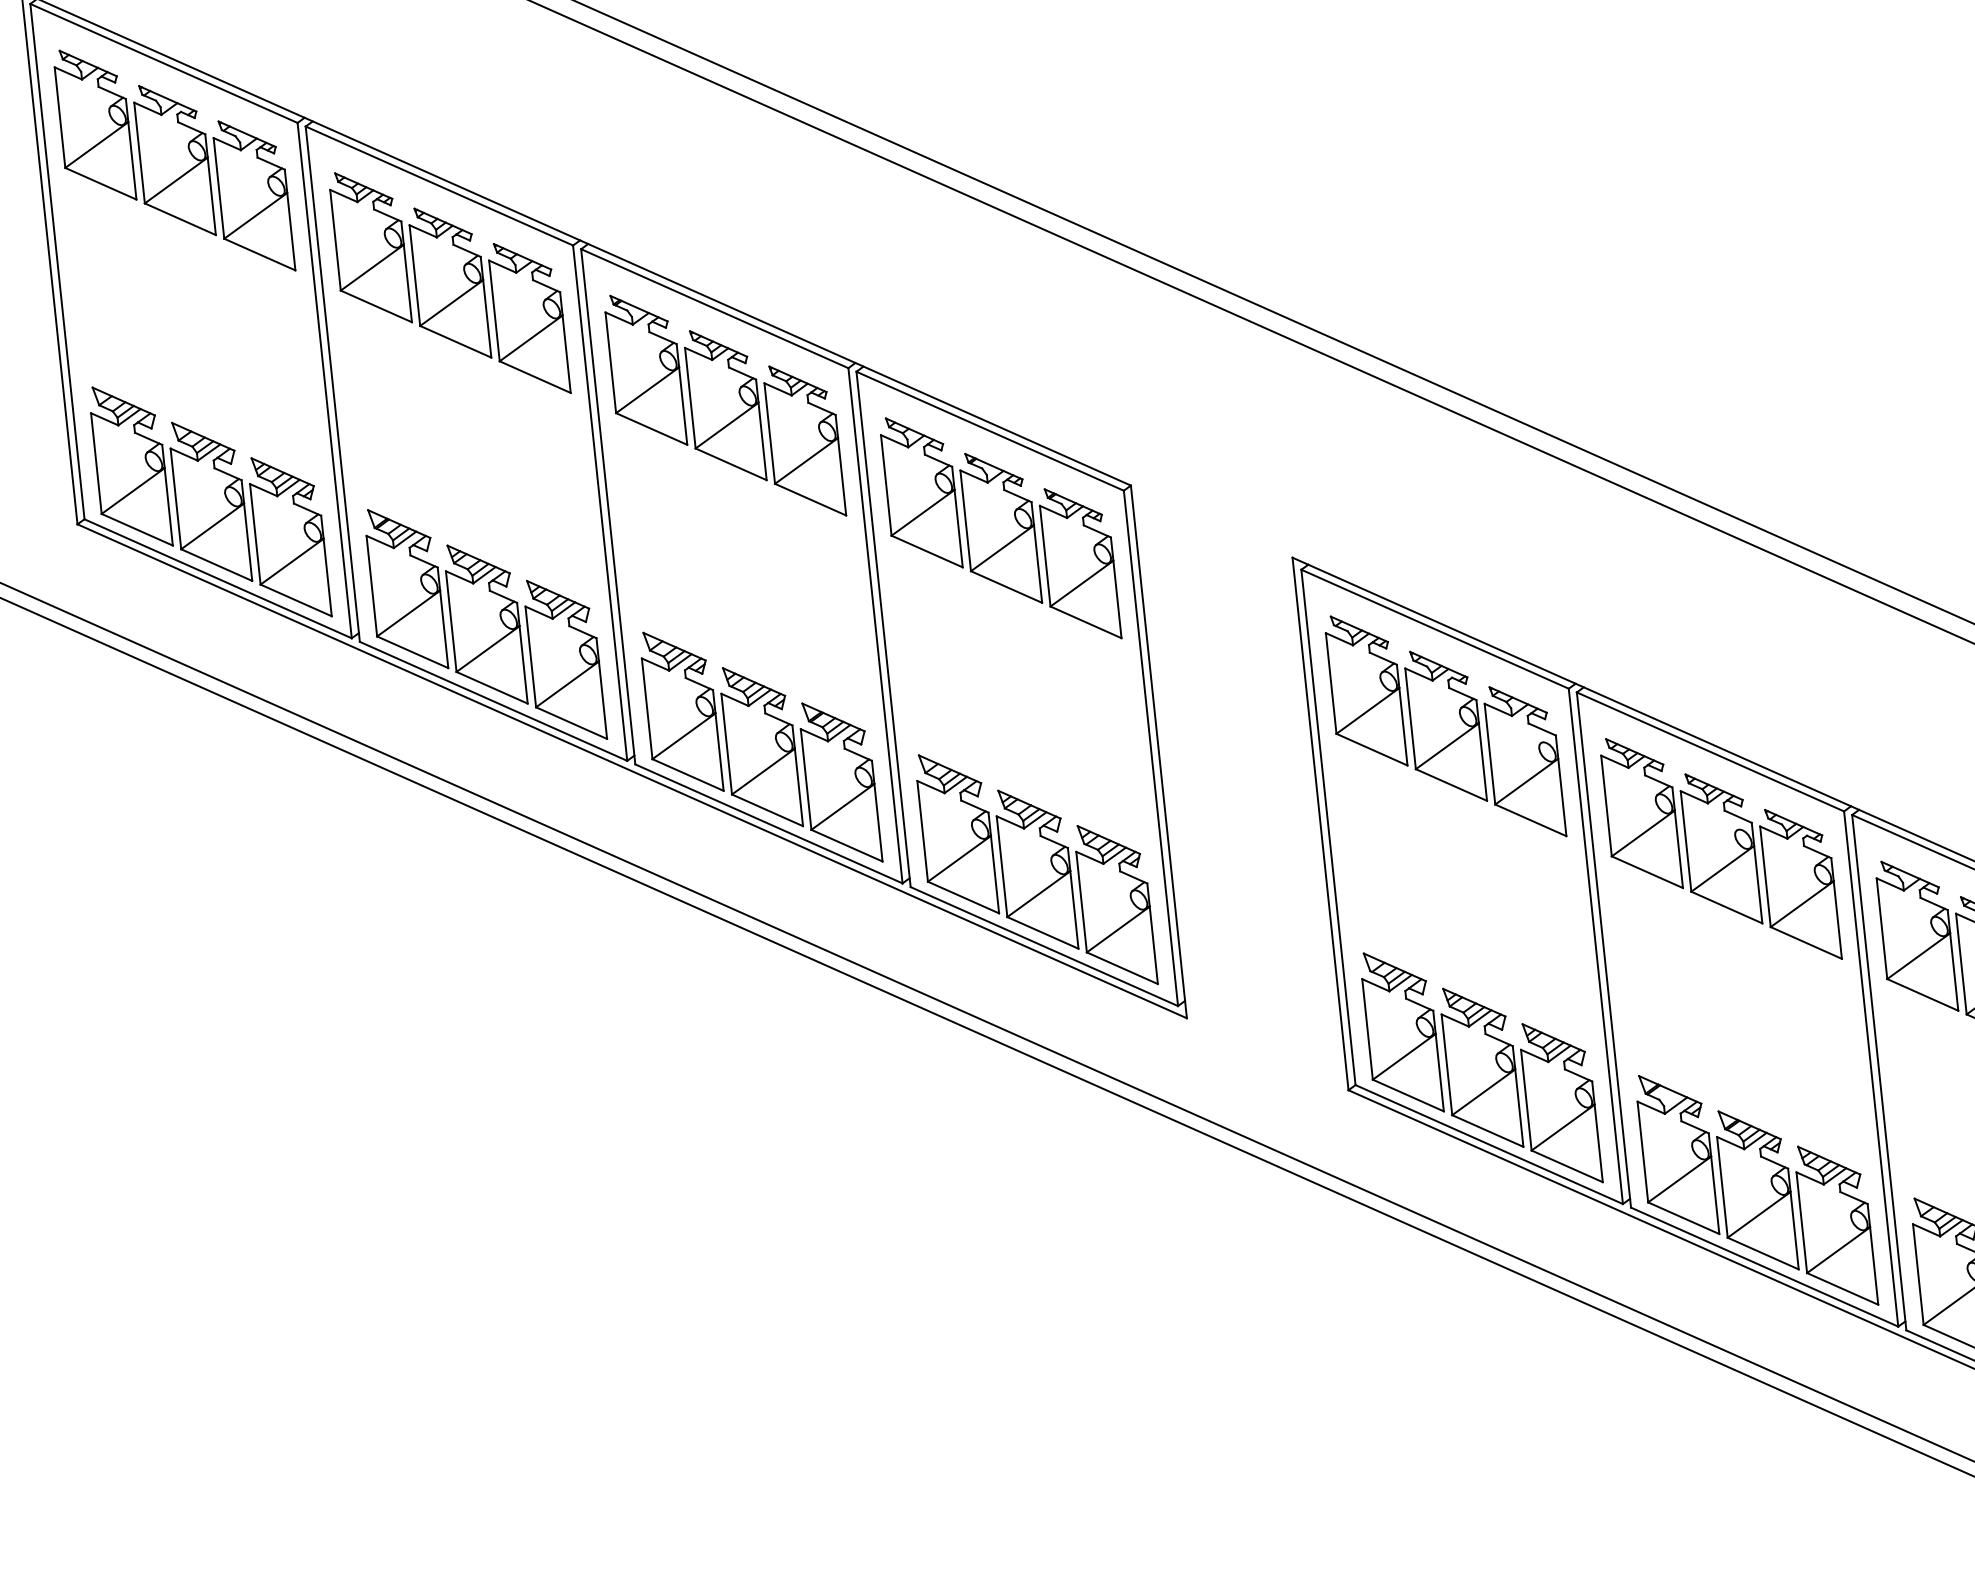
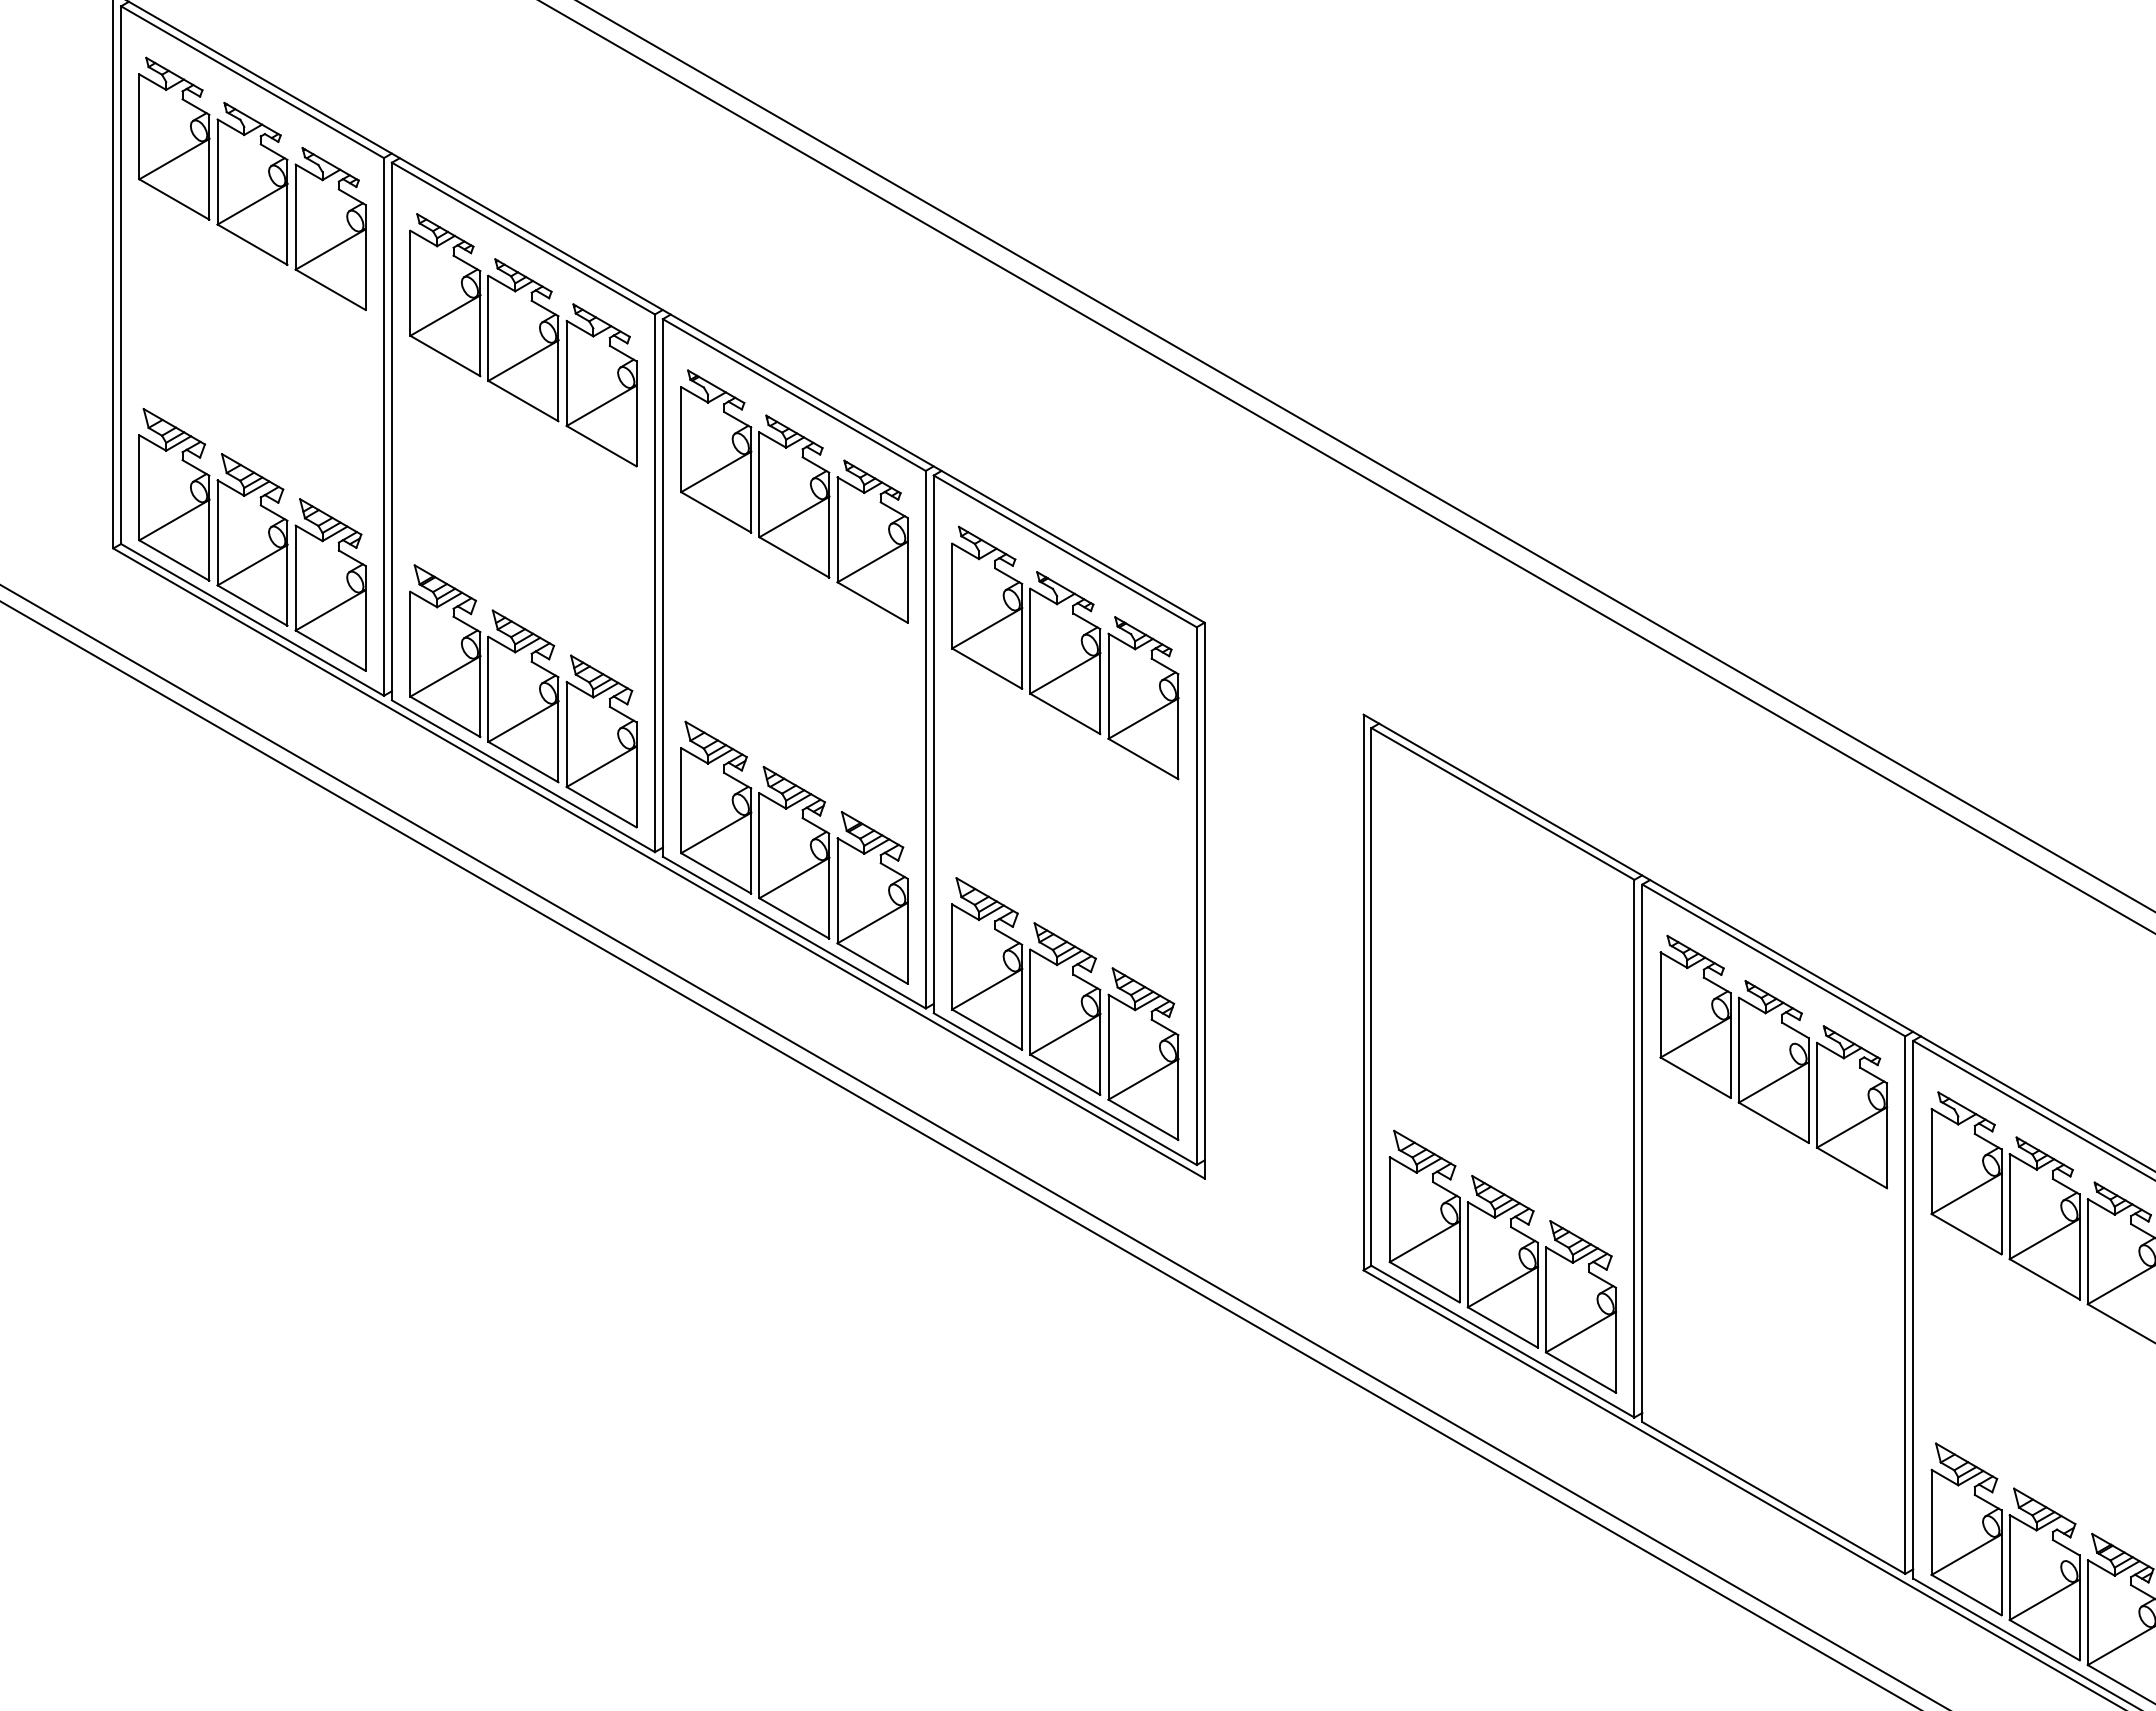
part: (1444, 726) -> (1502, 905), removed
part: (1756, 1190) -> (1773, 1418), removed

